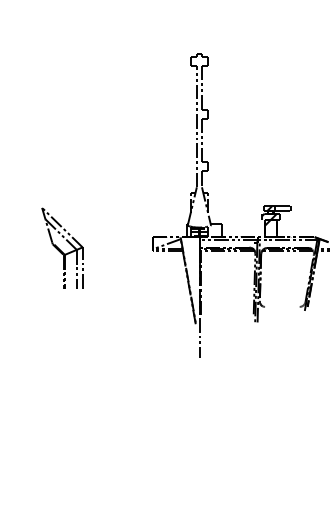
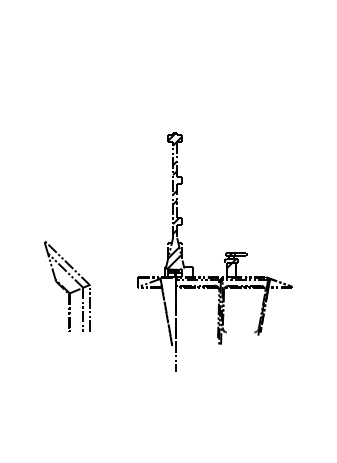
hatch: (198, 139) -> (174, 200), added
part: (61, 248) -> (66, 286), size x1.43

